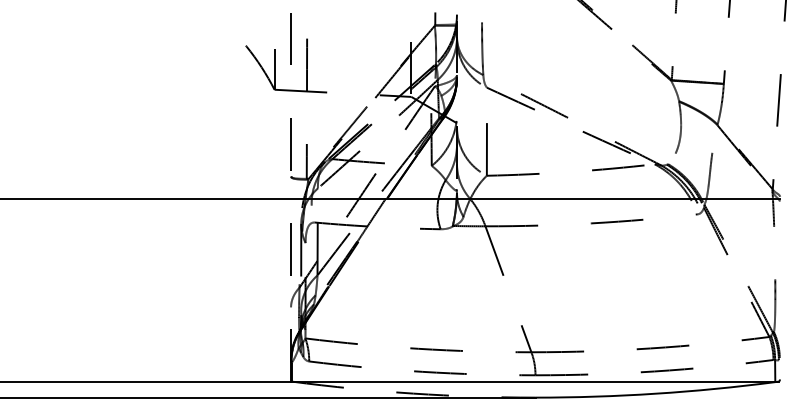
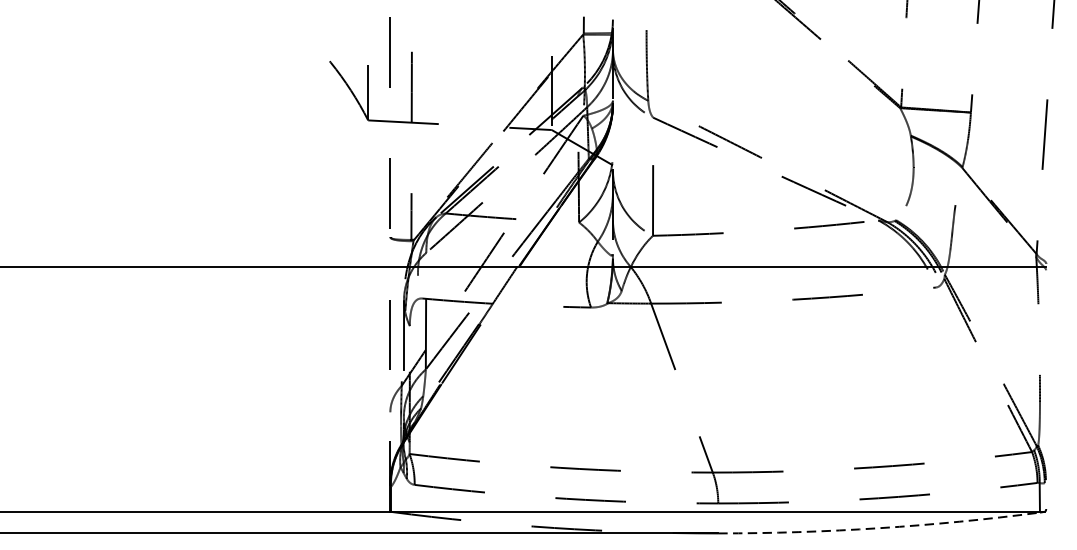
arc: (655, 393) -> (879, 527), solid -> dashed

